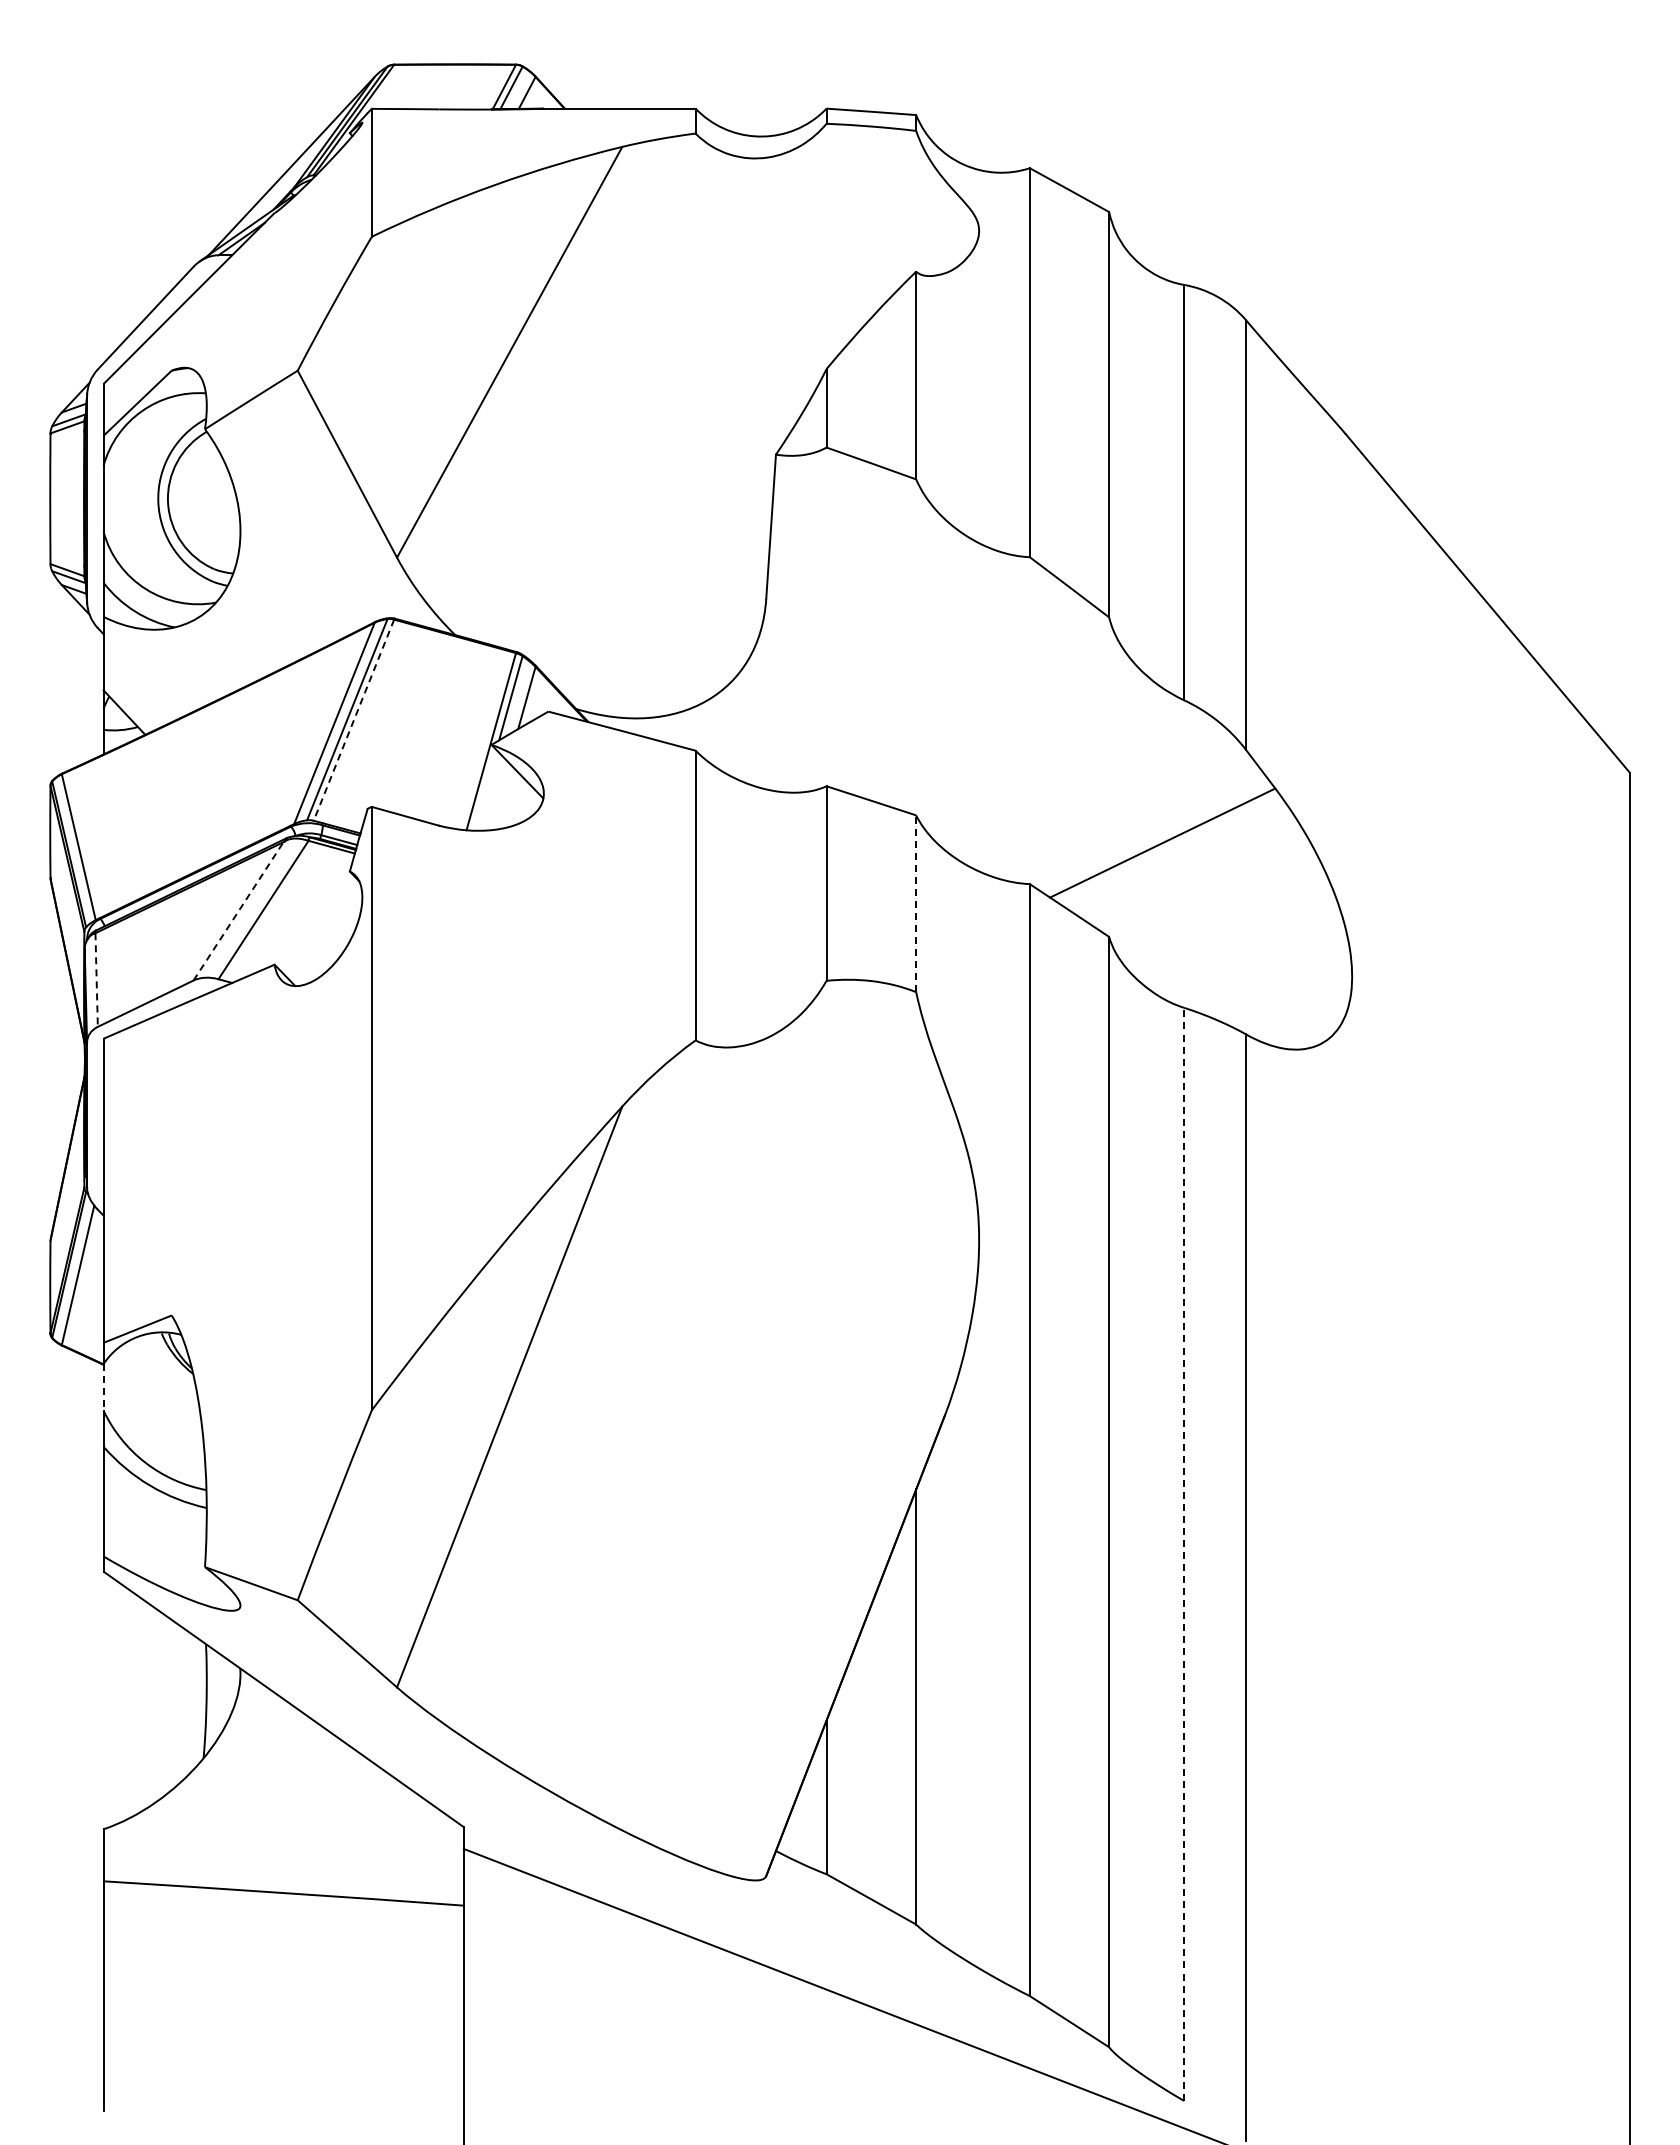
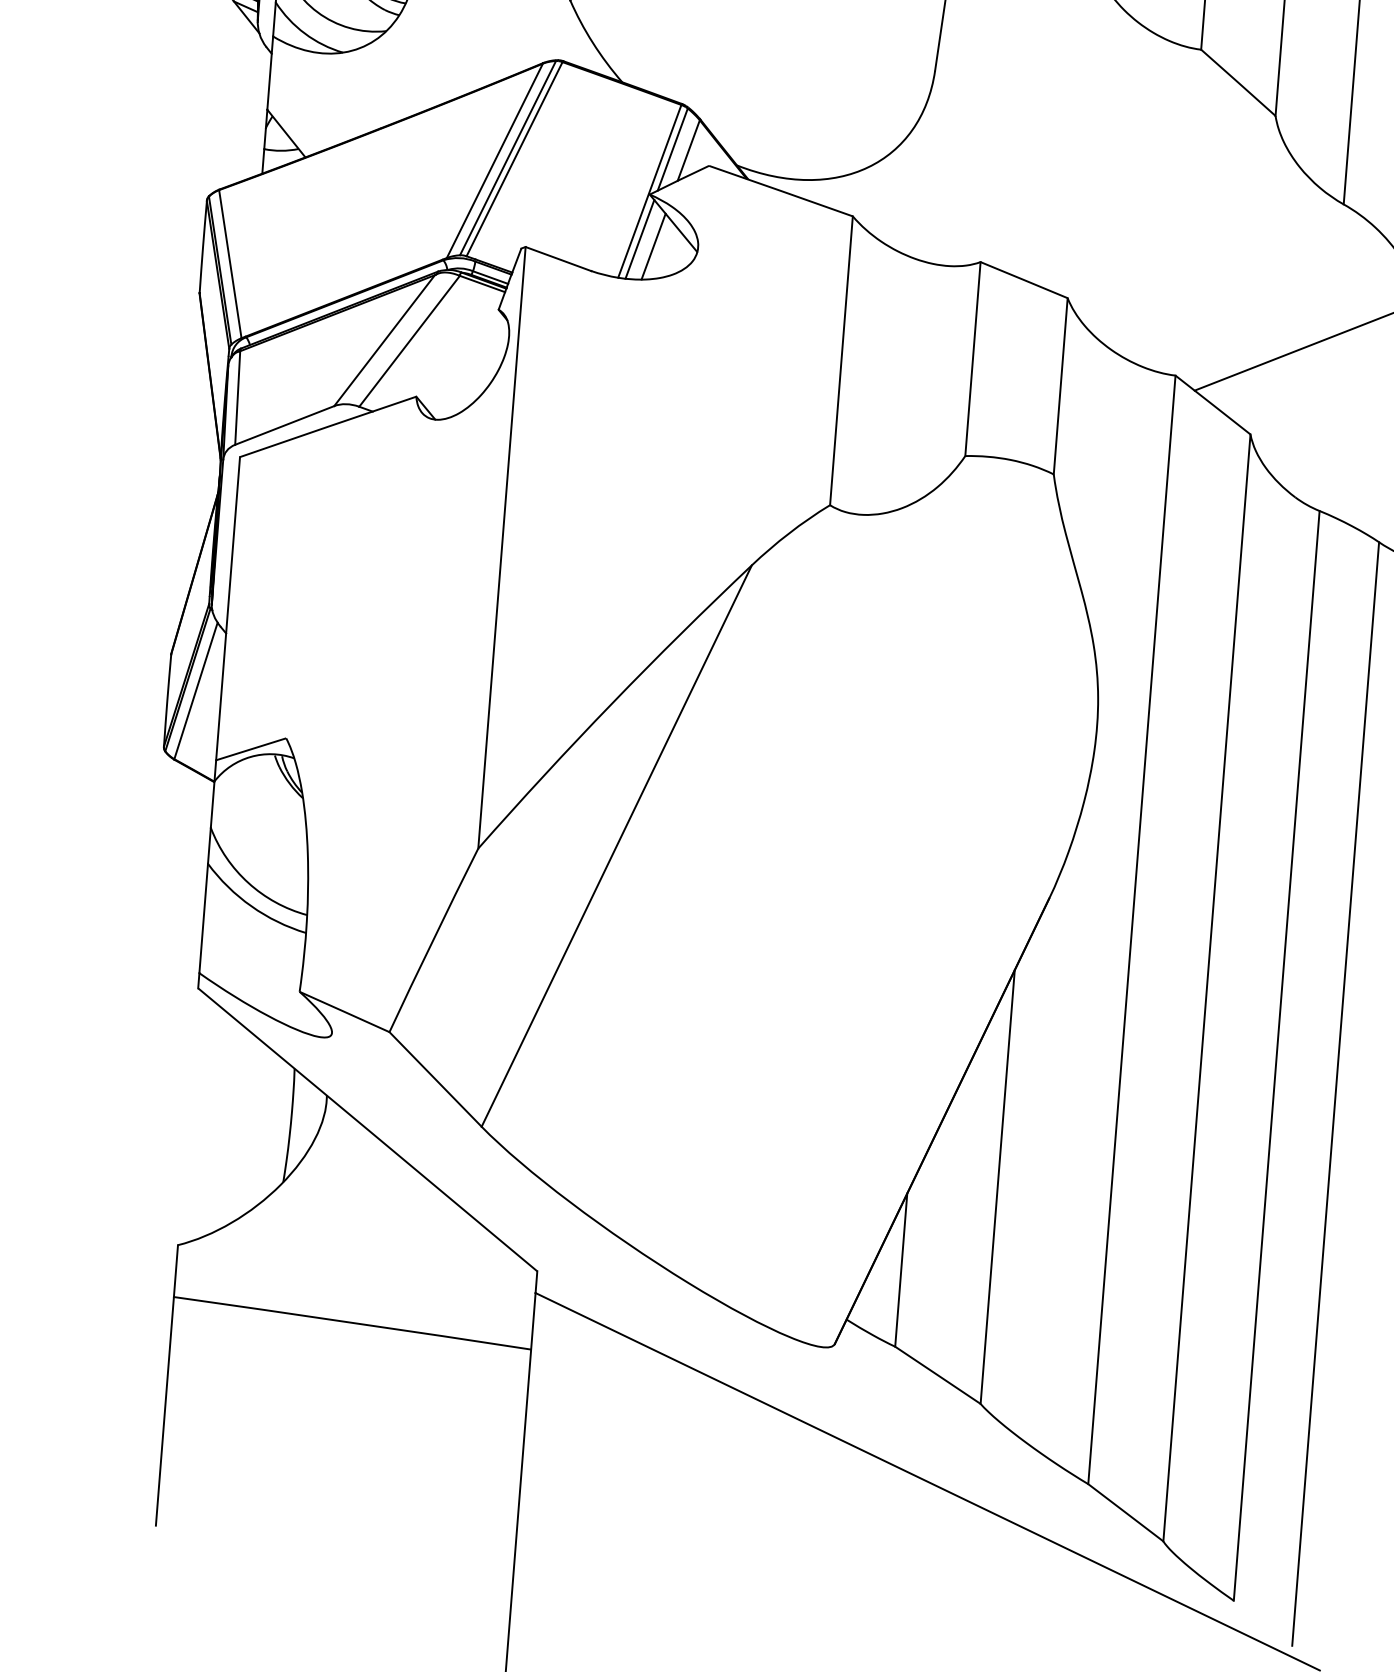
line: (353, 720) -> (514, 159), dashed -> solid
line: (484, 790) -> (639, 239), added
line: (499, 796) -> (653, 246), added
line: (916, 903) -> (1061, 386), dashed -> solid
line: (238, 911) -> (384, 340), dashed -> solid
line: (96, 980) -> (237, 398), dashed -> solid
line: (103, 1387) -> (212, 804), dashed -> solid
line: (1184, 1554) -> (1277, 1056), dashed -> solid

